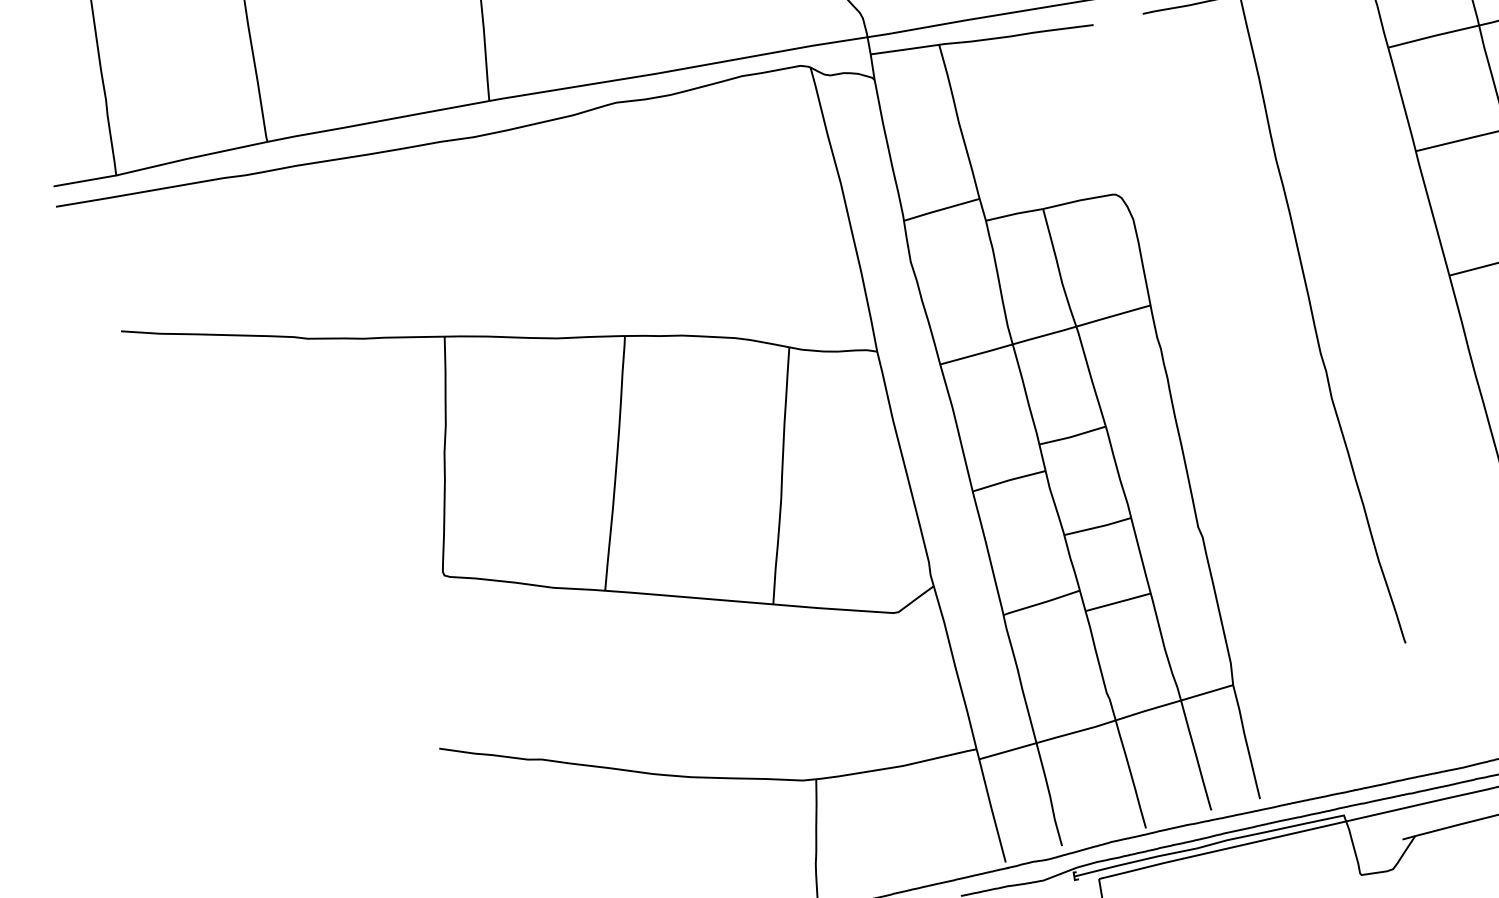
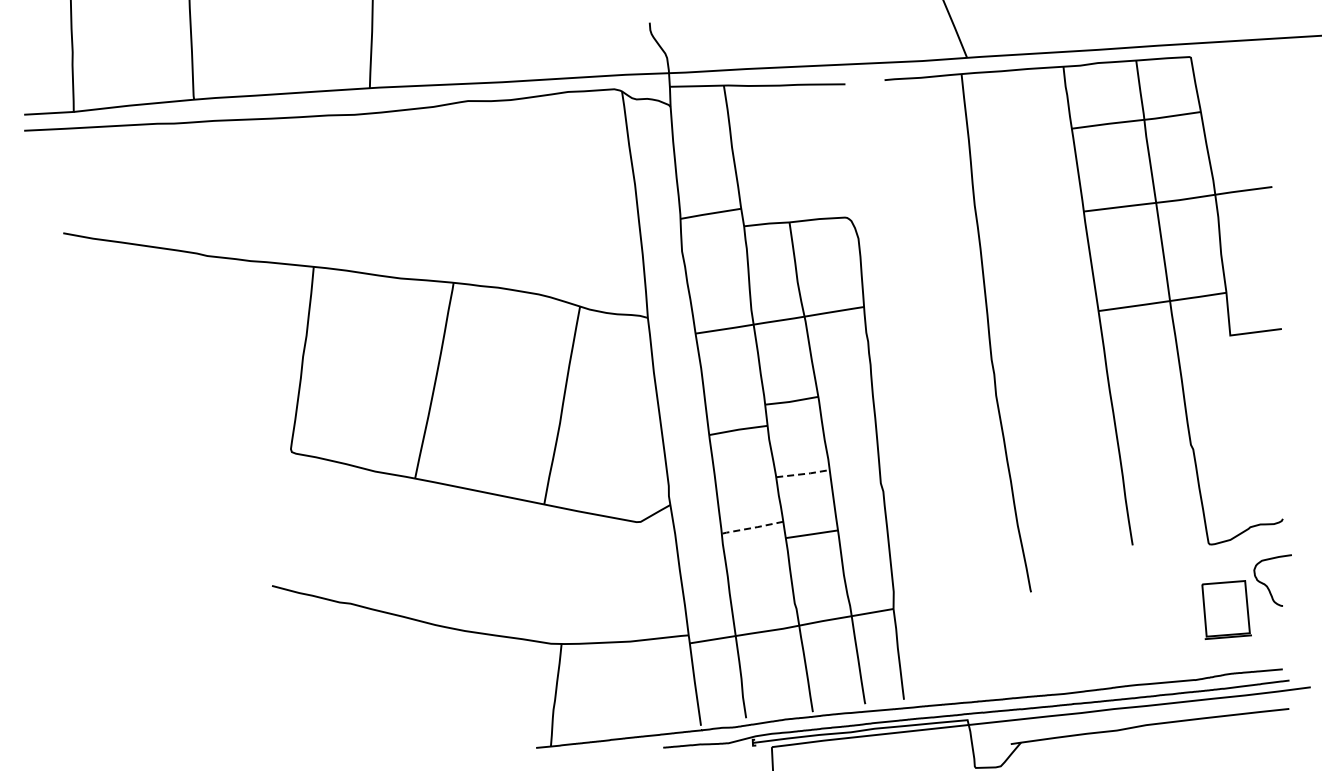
line: (1098, 527) -> (803, 474), solid -> dashed
line: (1041, 602) -> (752, 527), solid -> dashed

